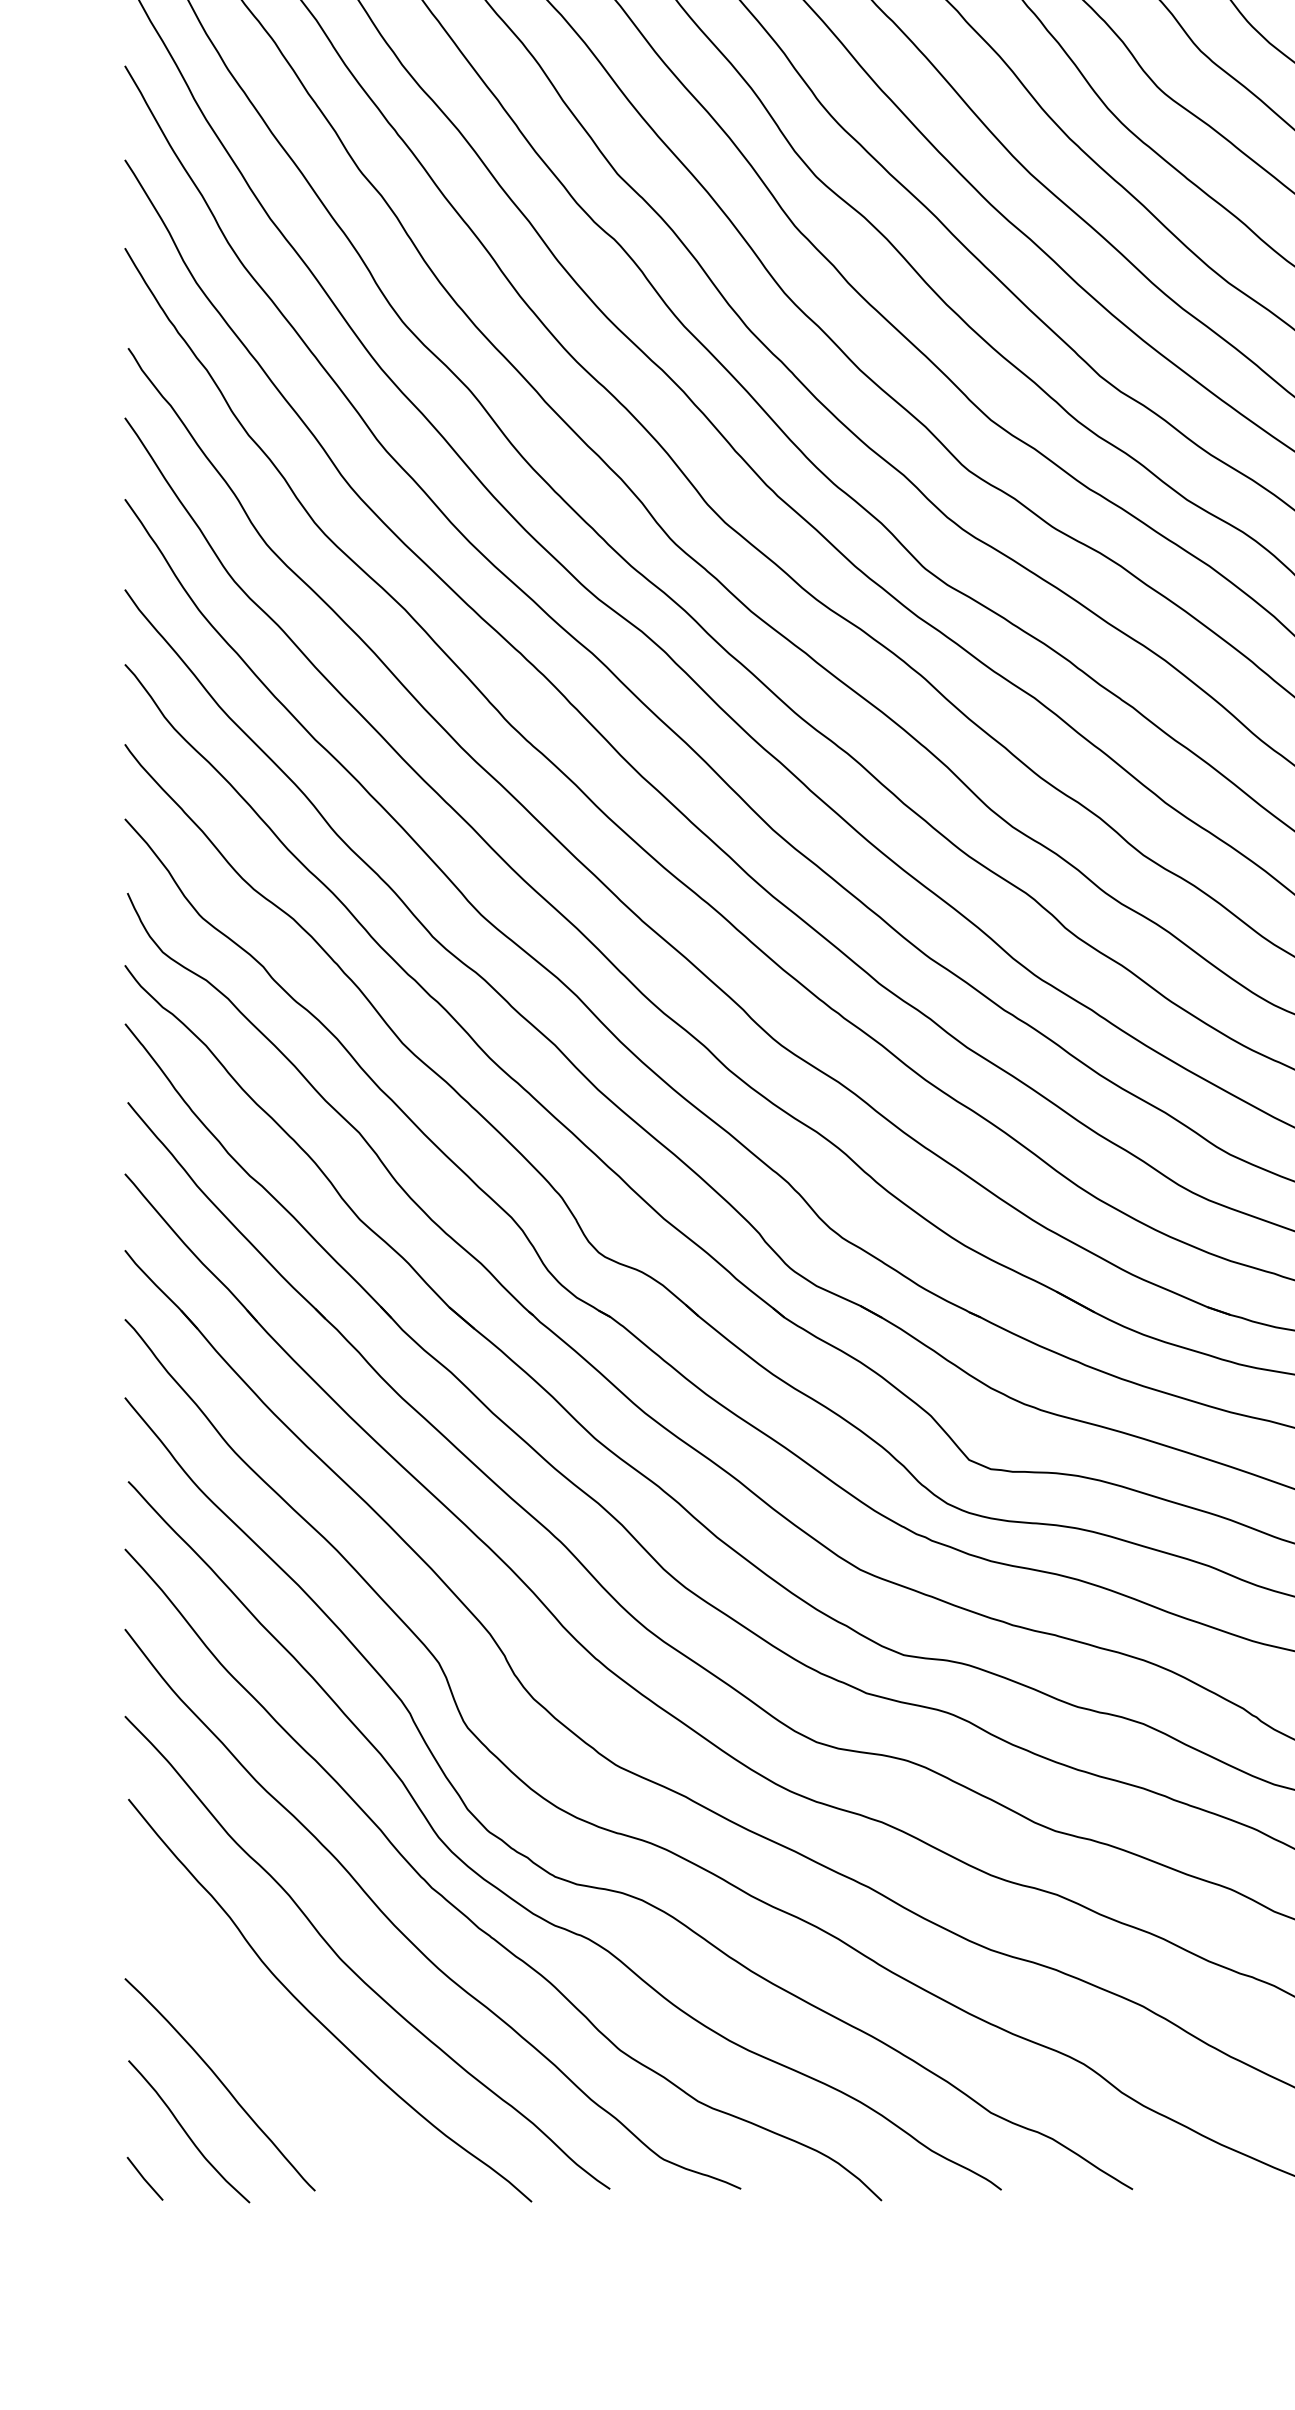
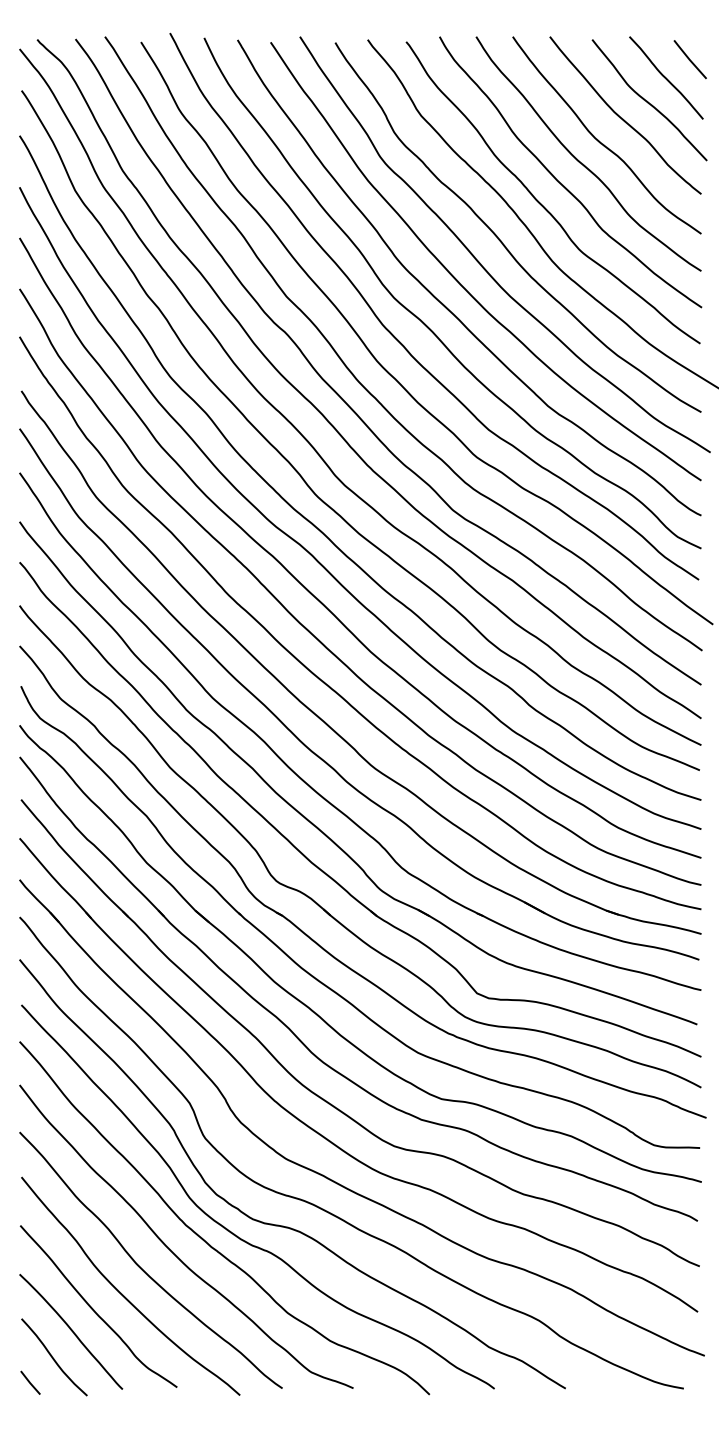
curve: (263, 2043) -> (94, 1309), added

